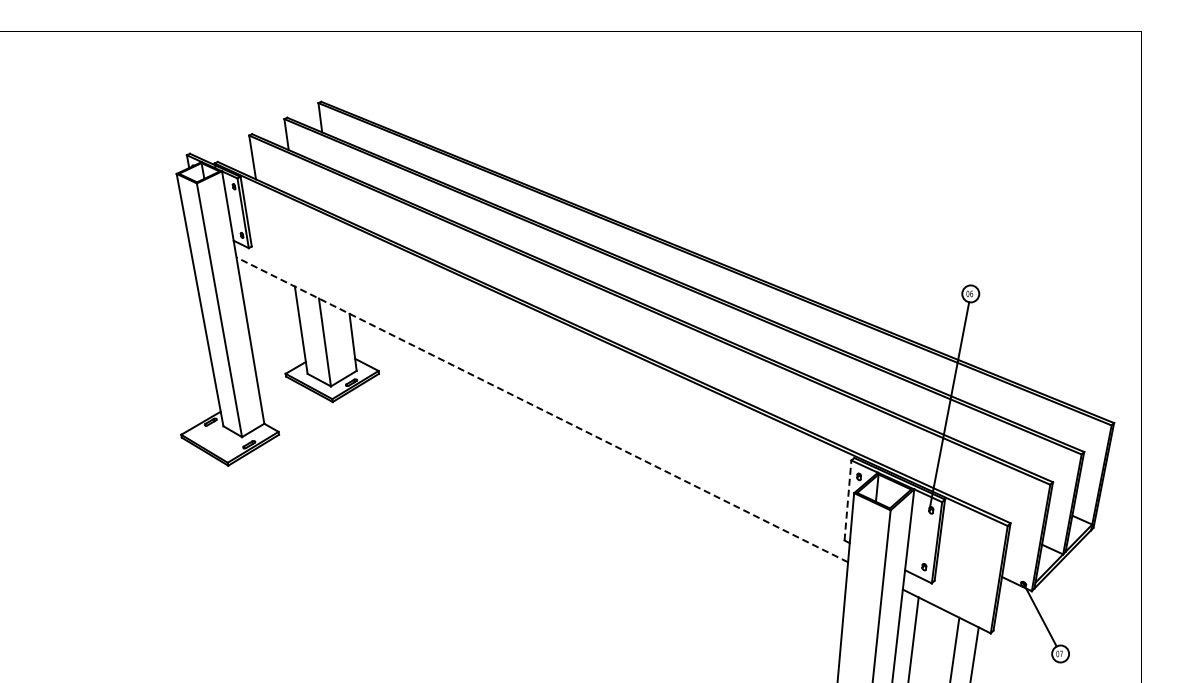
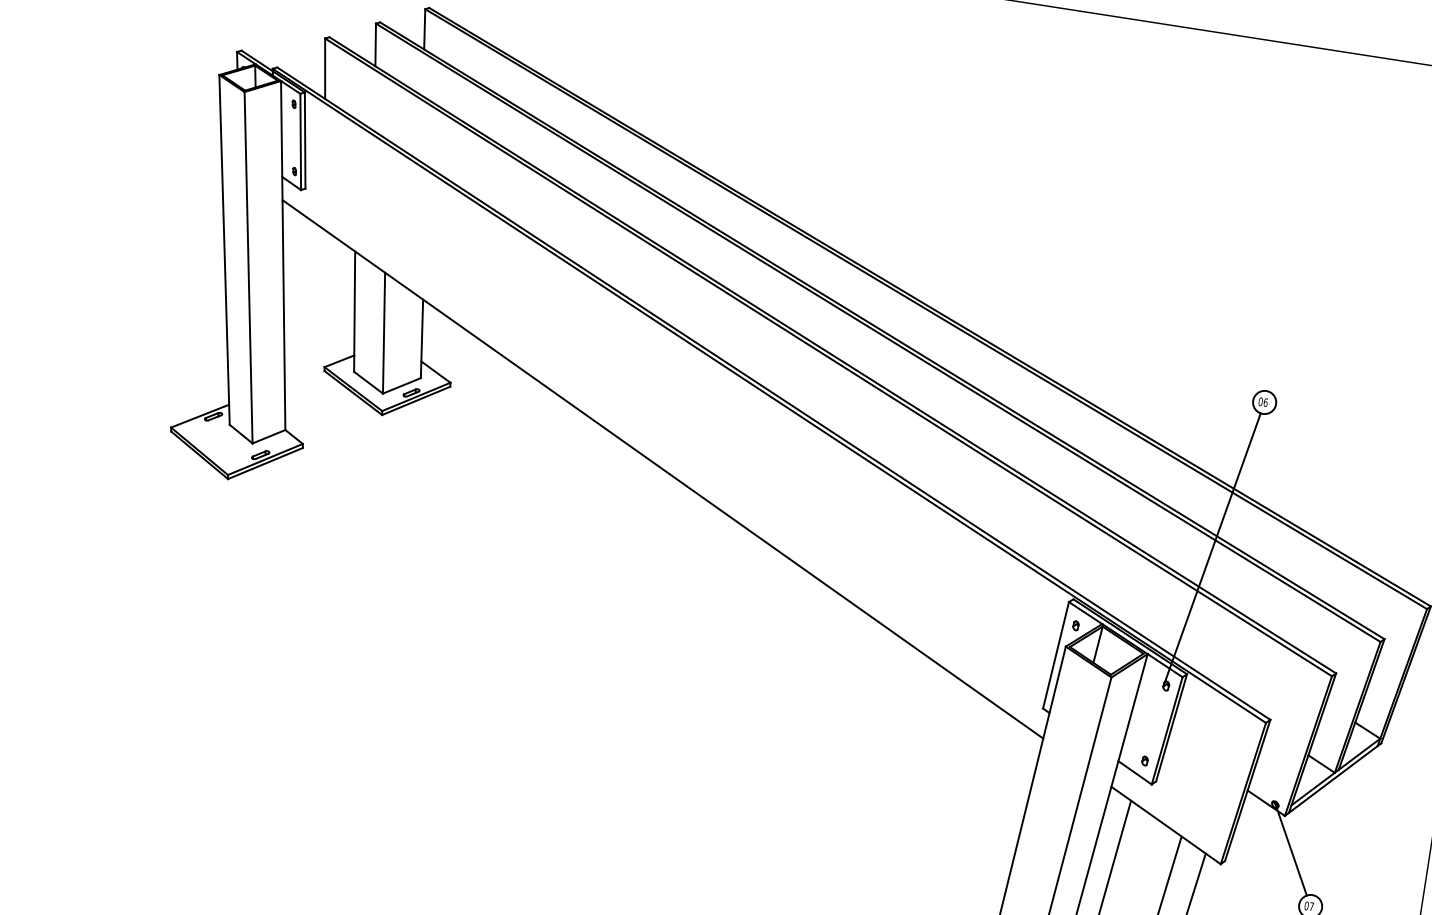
line: (542, 409) -> (663, 468), dashed -> solid
line: (848, 500) -> (1056, 655), dashed -> solid

